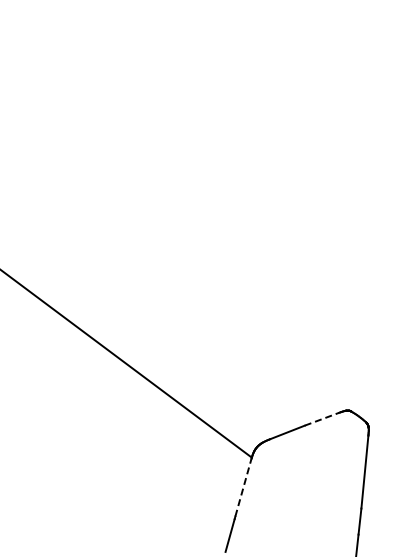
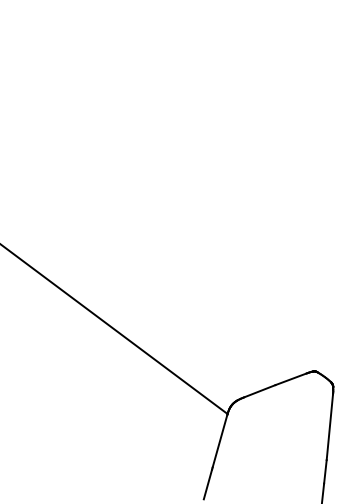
line: (322, 419) -> (291, 379), dashed -> solid
line: (243, 487) -> (220, 441), dashed -> solid

